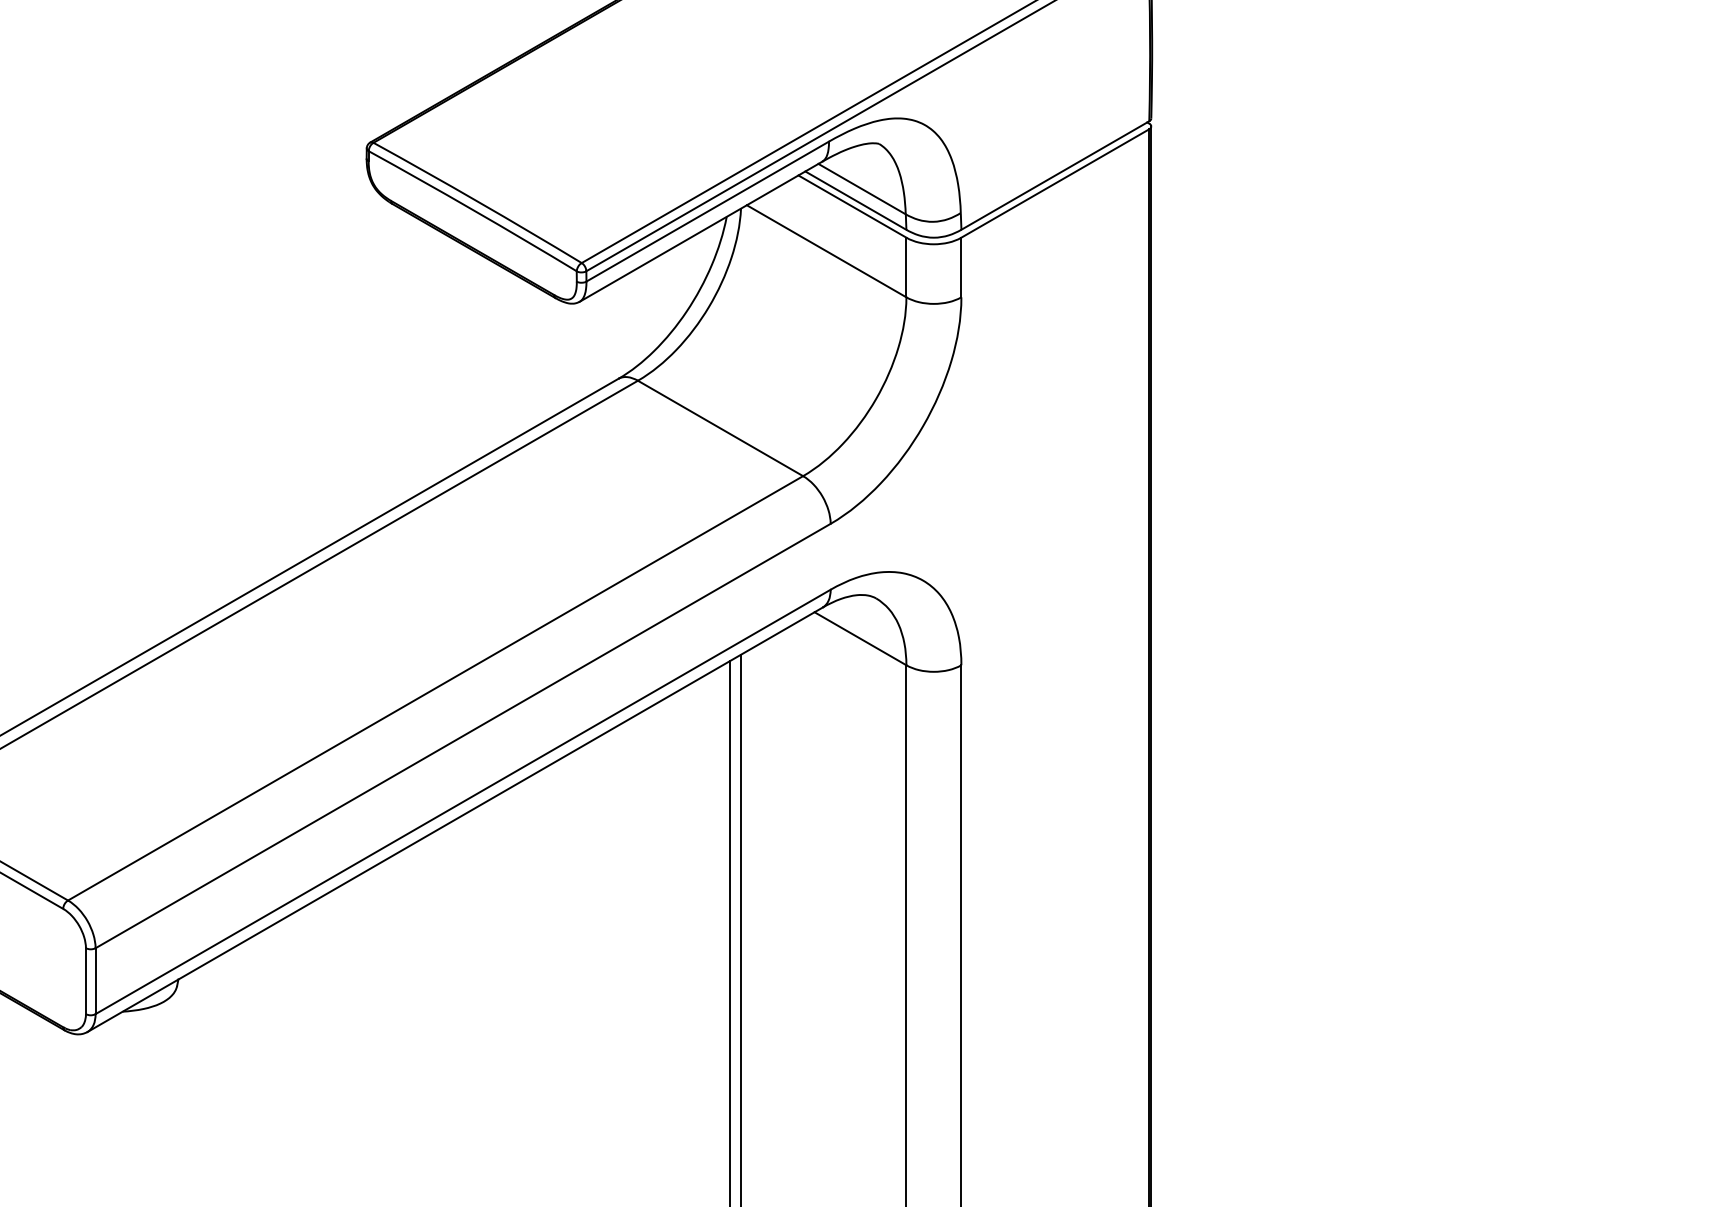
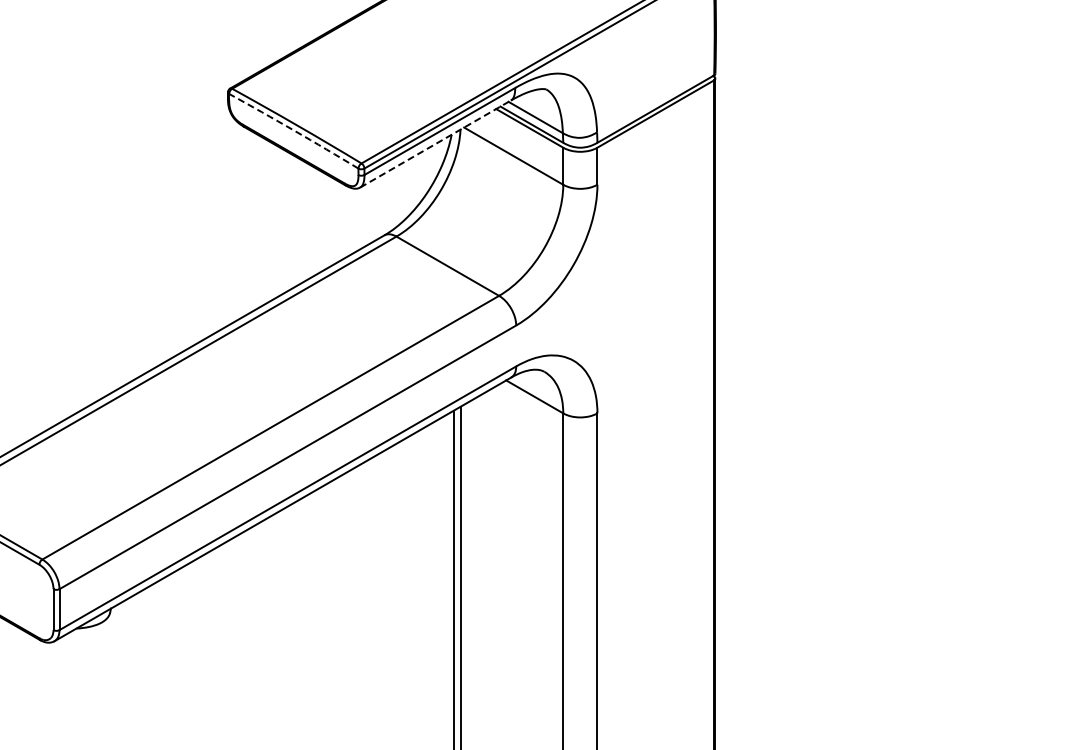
arc: (473, 209) -> (294, 130), solid -> dashed
line: (702, 230) -> (436, 143), solid -> dashed

